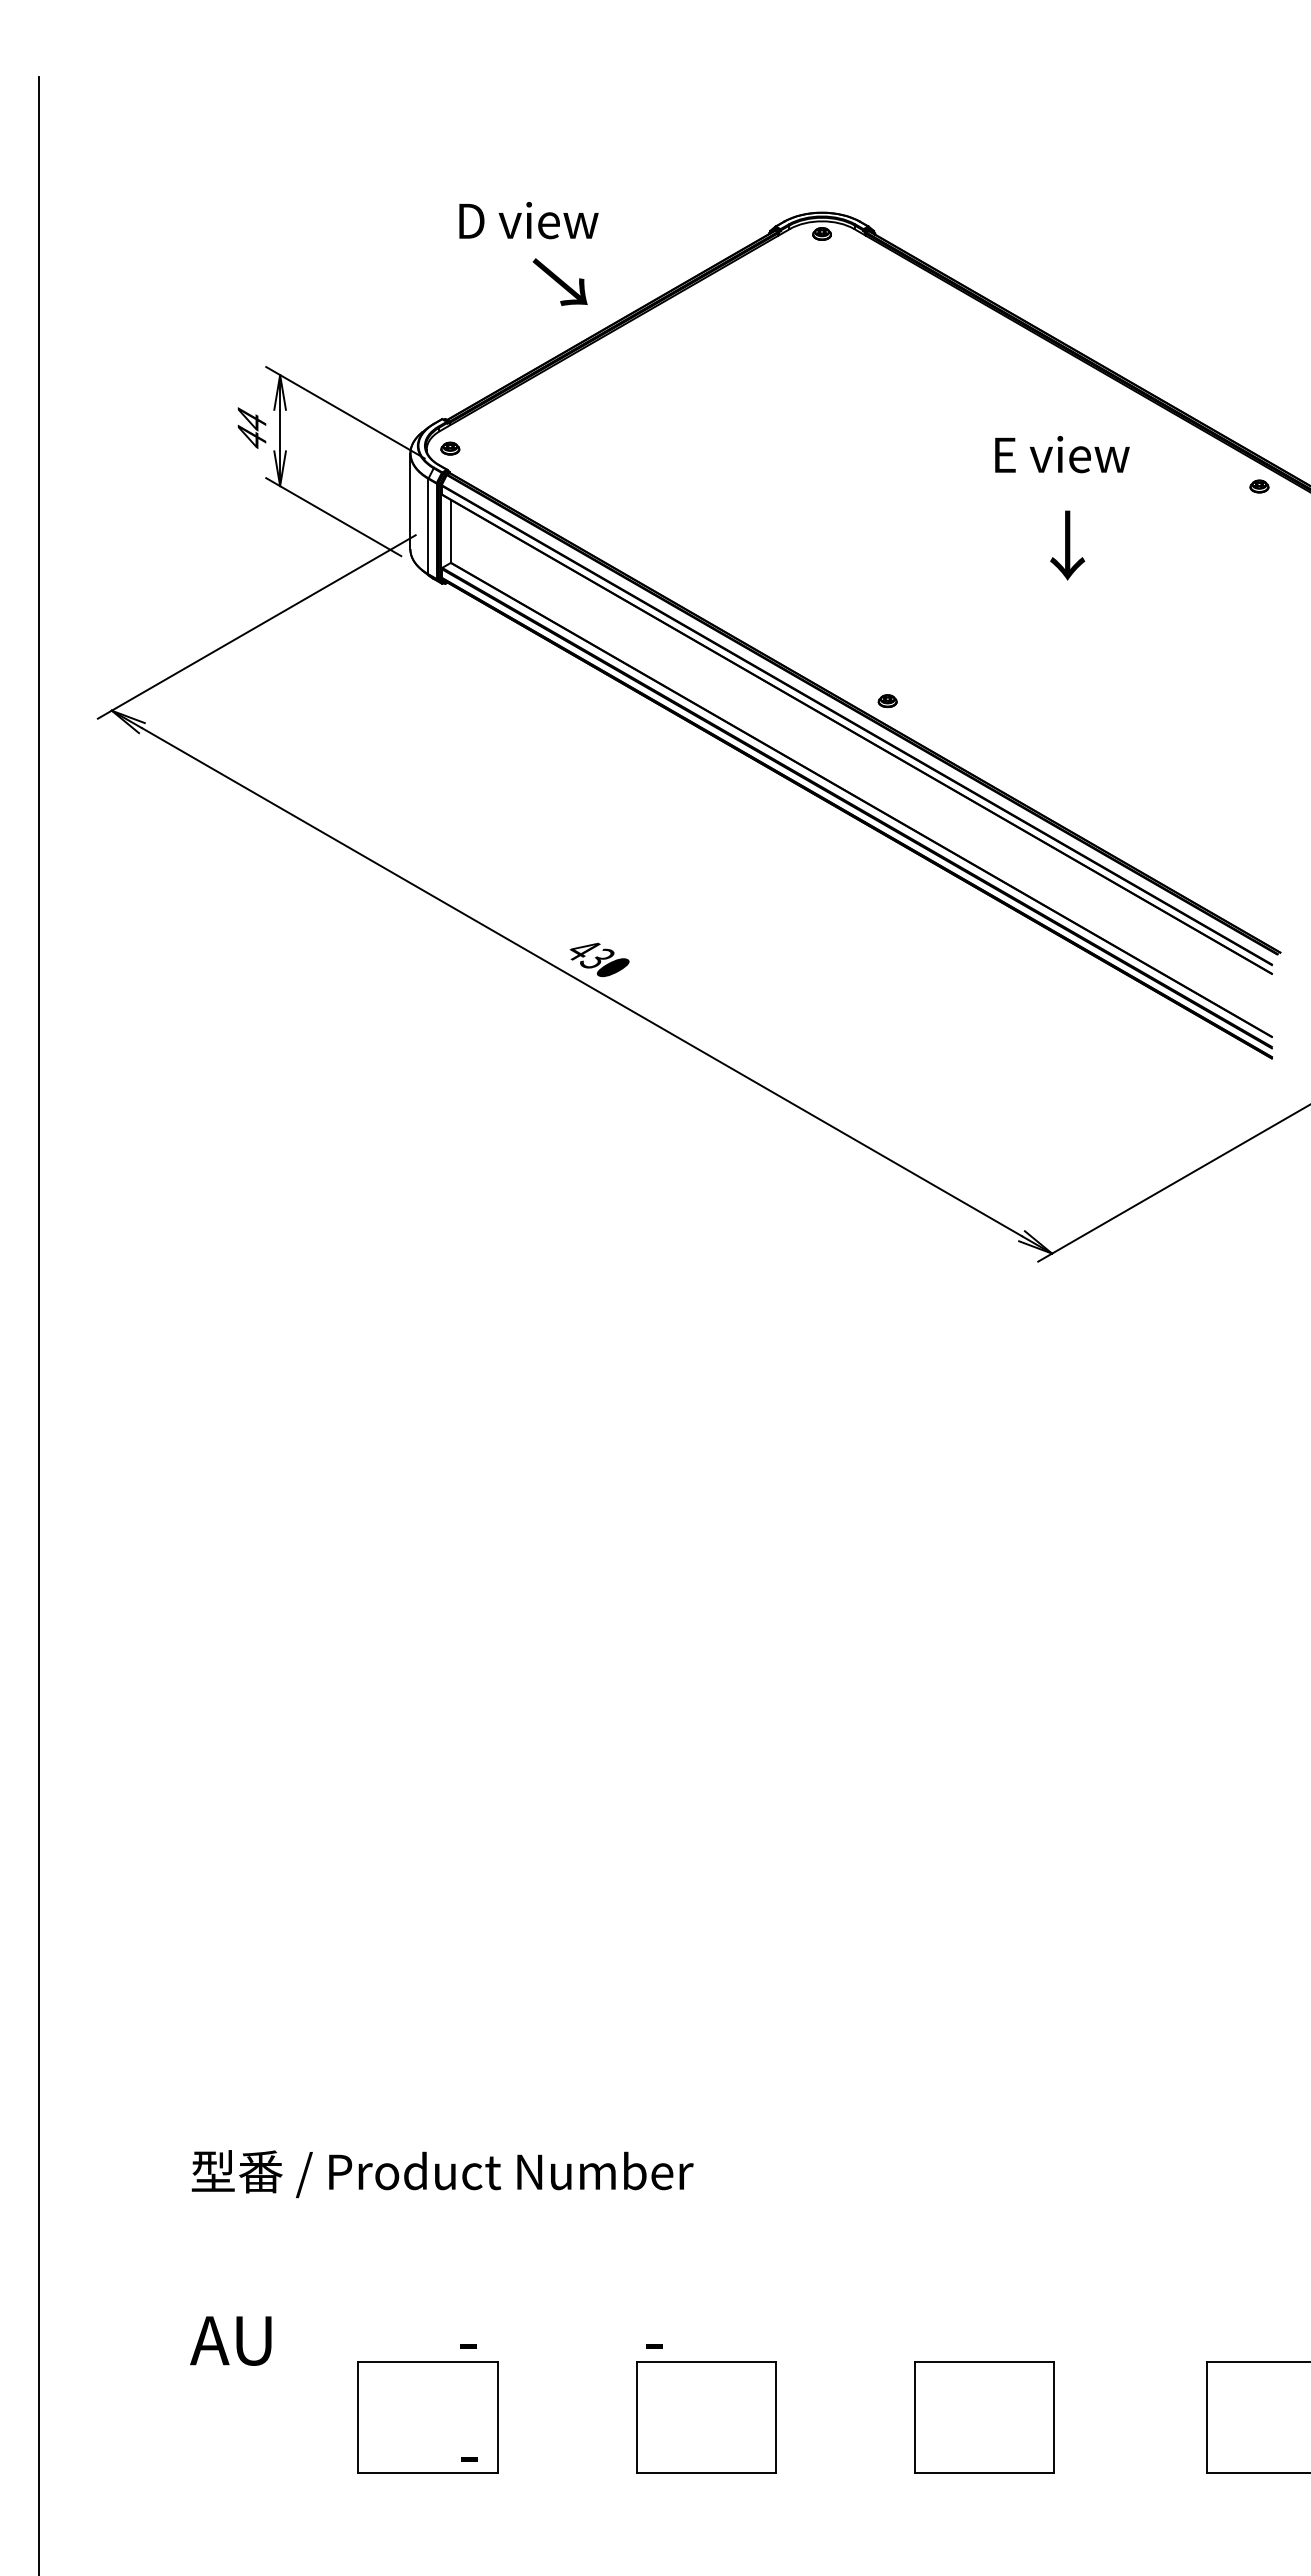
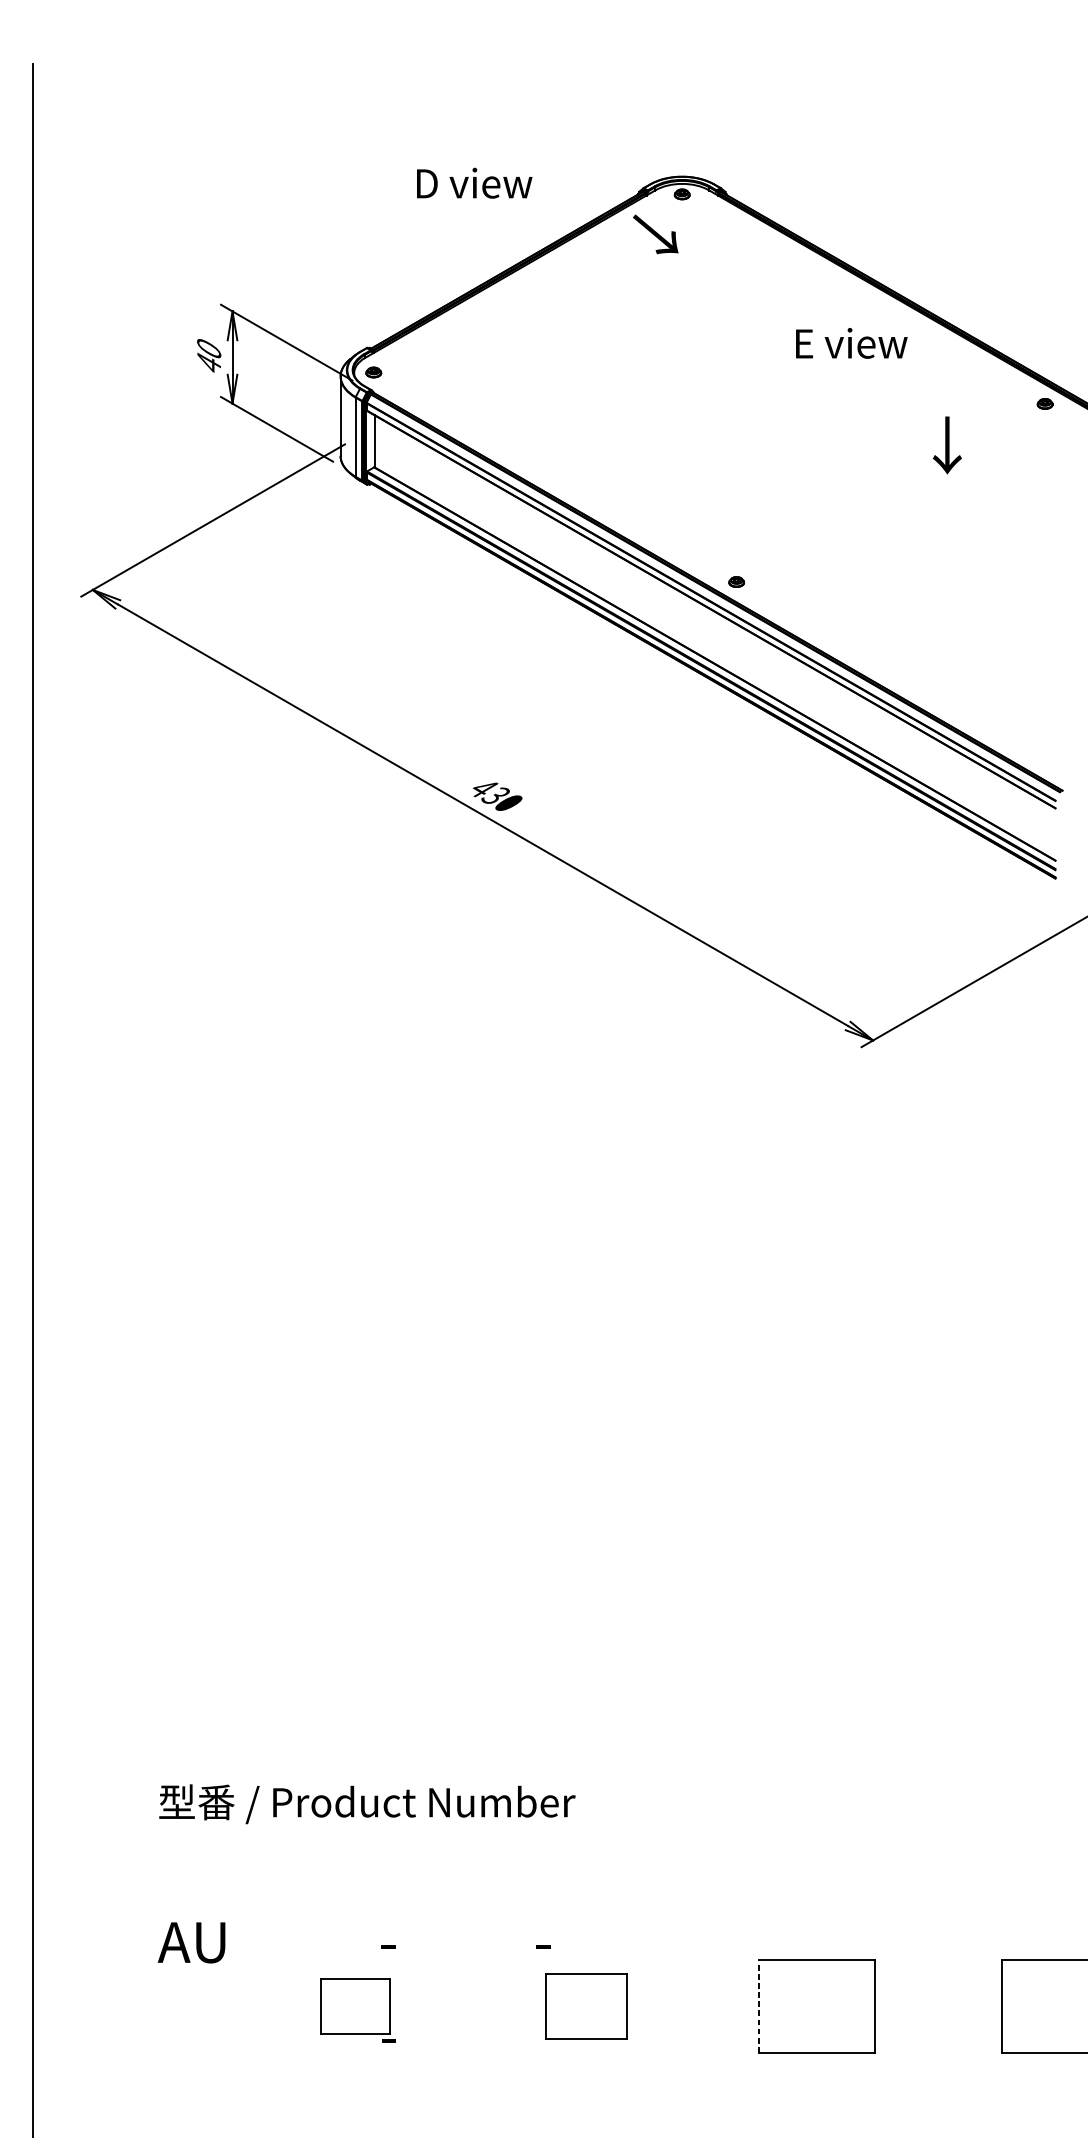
text: (528, 220) -> (474, 183), moved
text: (559, 281) -> (655, 233), moved
text: (251, 419) -> (208, 348), 44 -> 40
text: (1062, 454) -> (851, 343), moved
text: (1067, 545) -> (947, 445), moved
part: (427, 2417) -> (354, 2006), size x0.6
part: (706, 2417) -> (586, 2006), size x0.7
line: (915, 2417) -> (759, 2006), solid -> dashed

